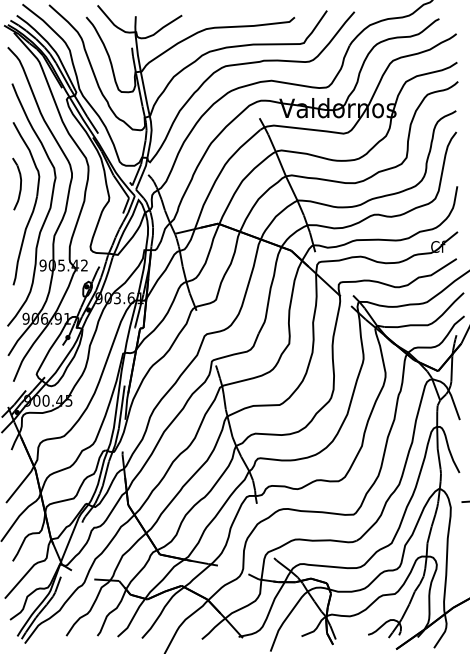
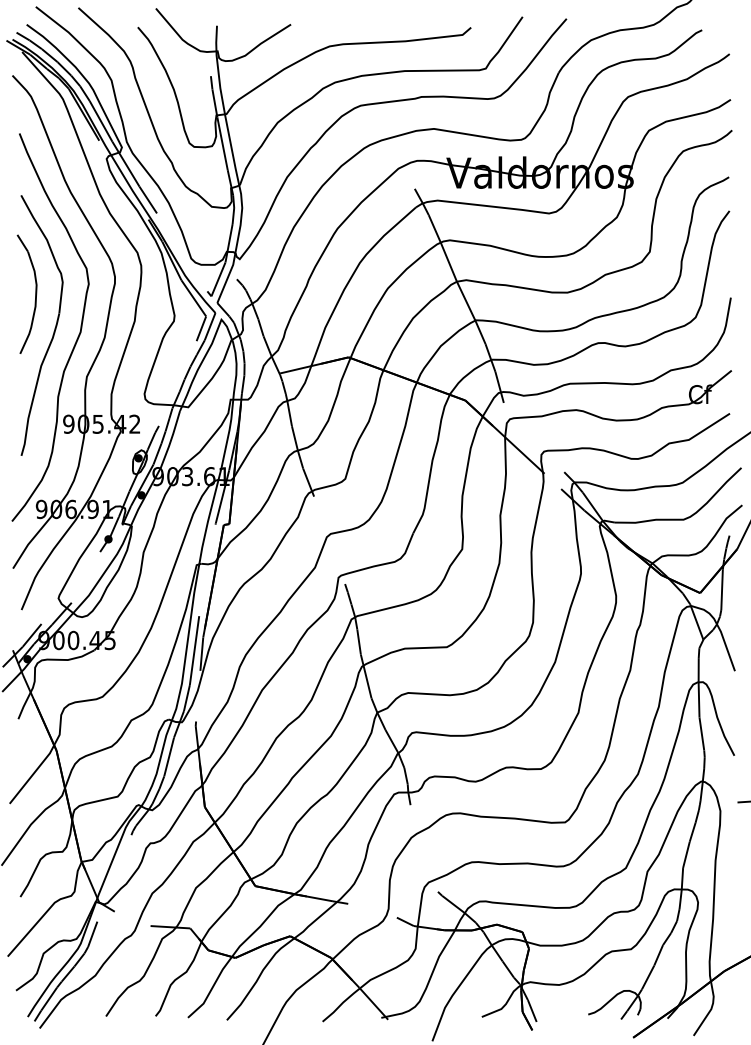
part: (16, 183) -> (26, 293), size x1.43

